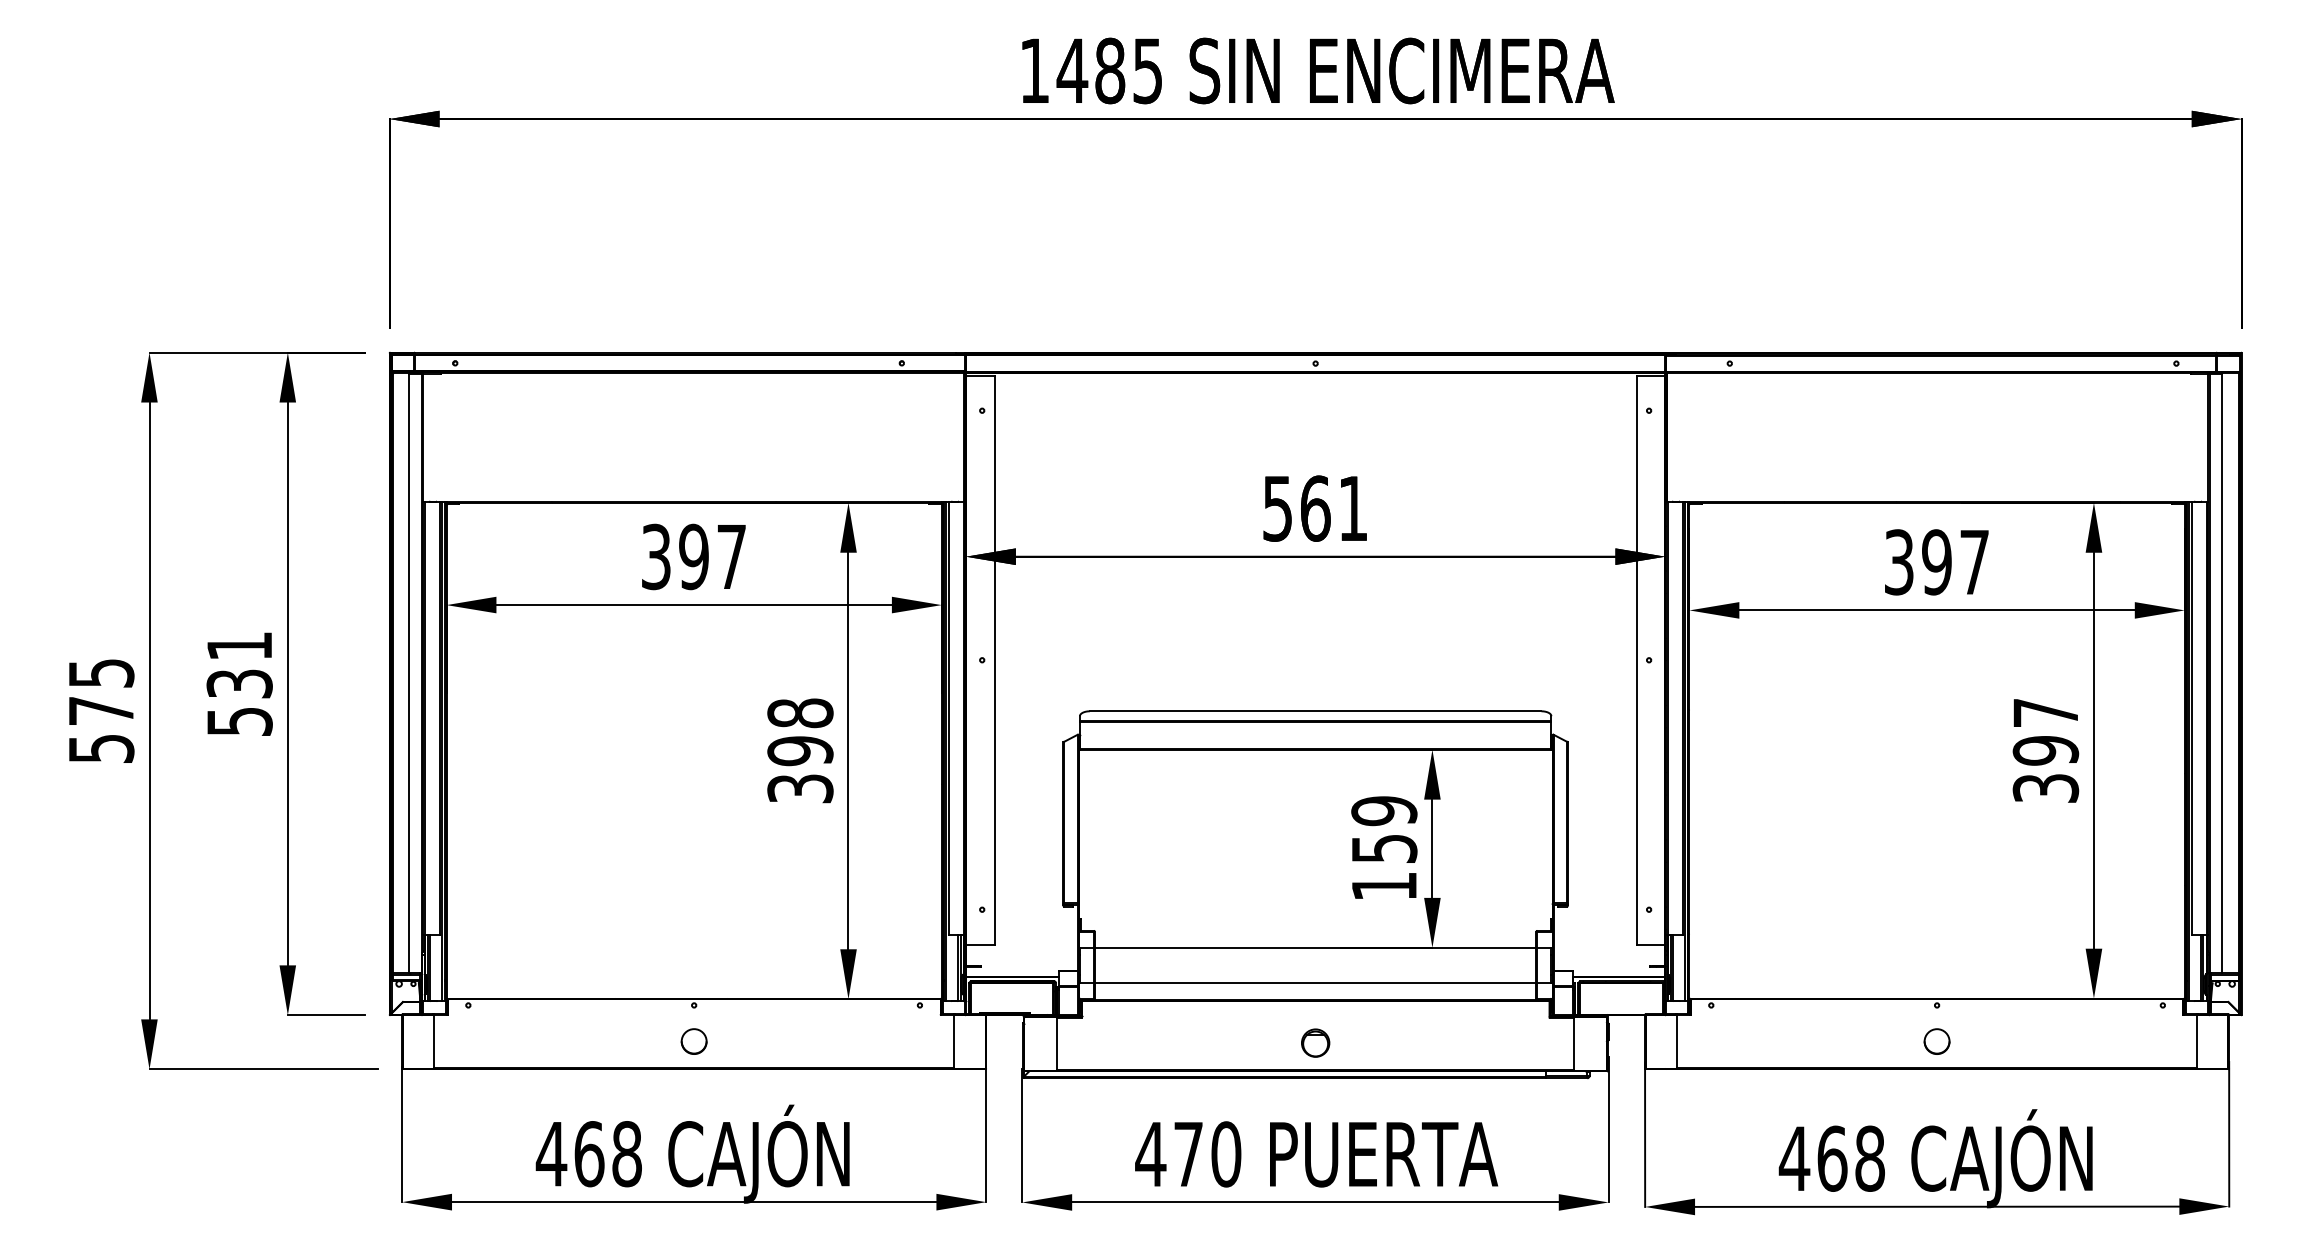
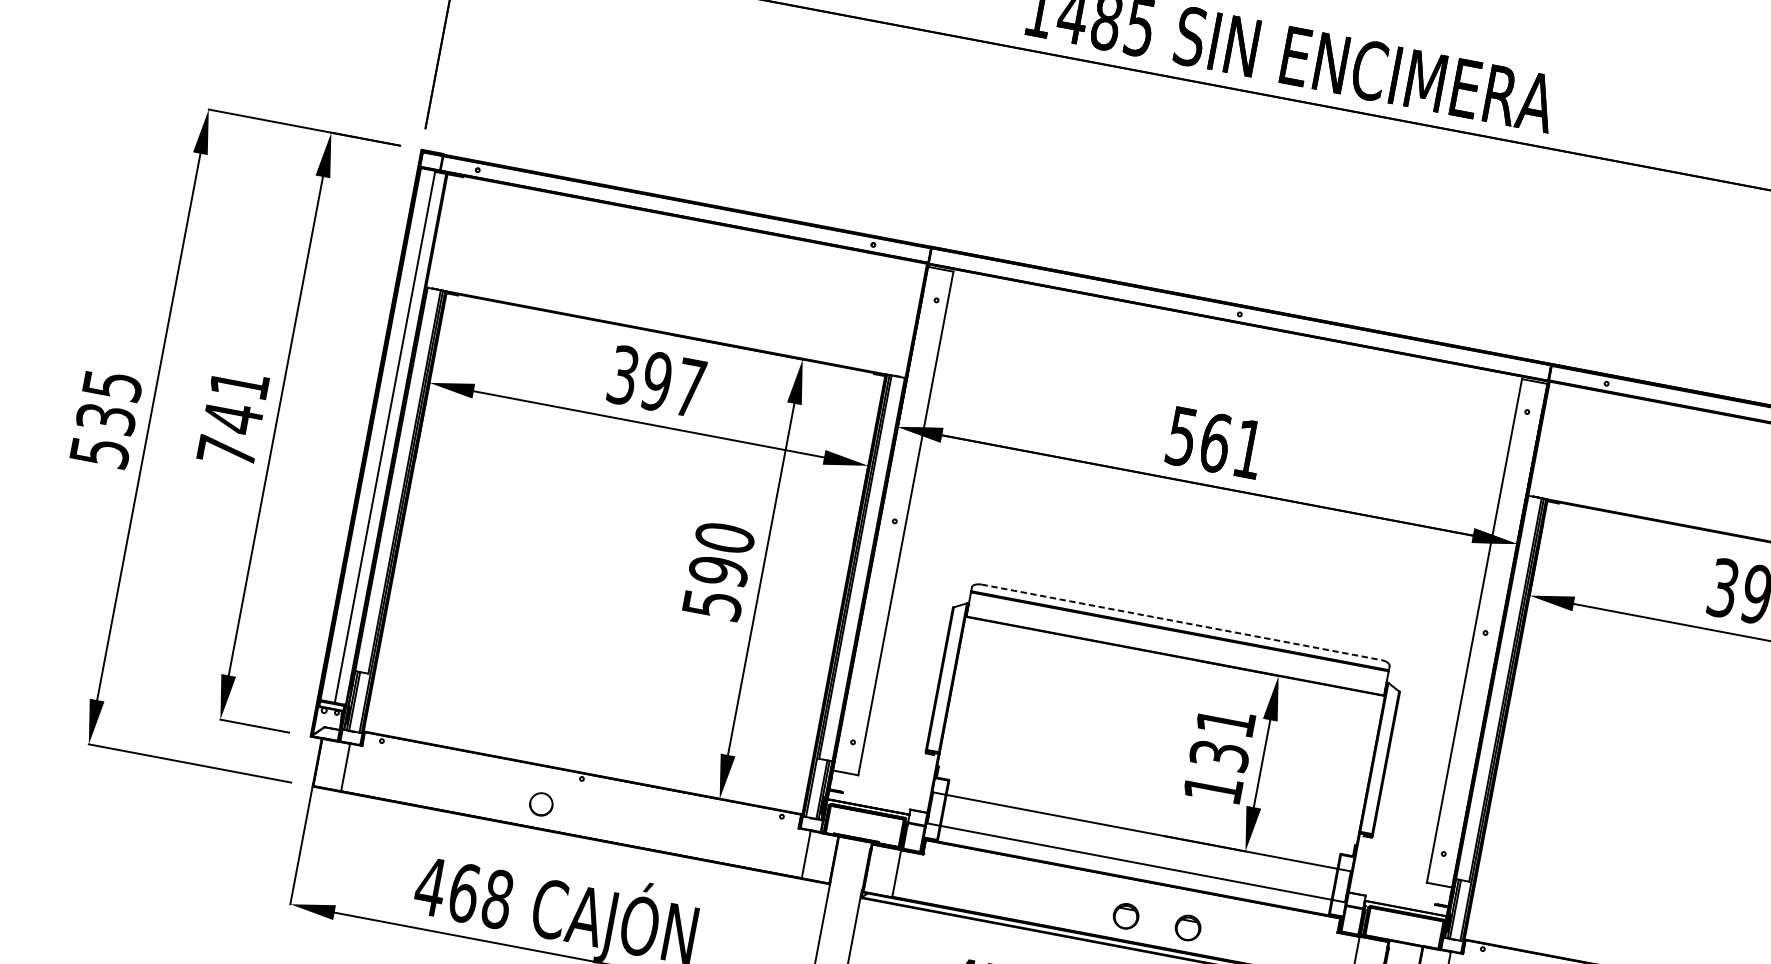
text: (239, 701) -> (230, 433), 531 -> 741
text: (101, 711) -> (106, 419), 575 -> 535
line: (1315, 711) -> (1181, 622), solid -> dashed
text: (800, 750) -> (718, 570), 398 -> 590
text: (1384, 829) -> (1222, 738), 159 -> 131
part: (693, 1041) -> (540, 804), moved
part: (1385, 1042) -> (1188, 927), added

